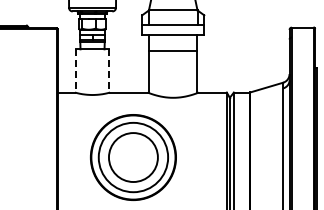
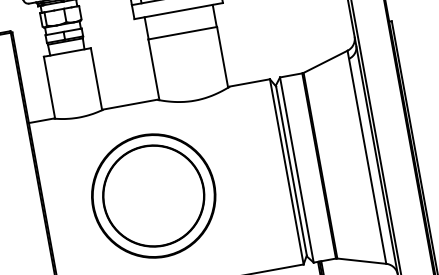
line: (76, 71) -> (50, 88), dashed -> solid
line: (109, 71) -> (97, 79), dashed -> solid
circle: (133, 157) -> (153, 195), size x1.43

